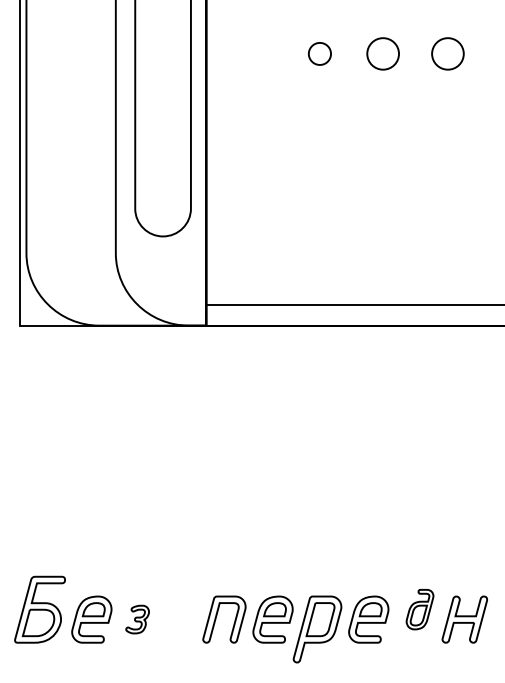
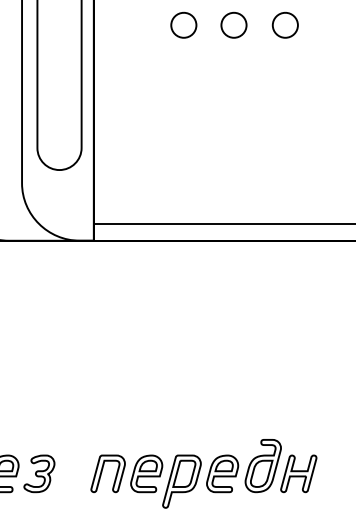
part: (319, 53) -> (183, 24), size x1.43
part: (419, 609) -> (262, 465), size x1.67
part: (137, 619) -> (39, 473), size x1.67

